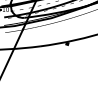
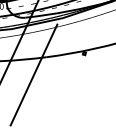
line: (30, 58) -> (33, 73), added

